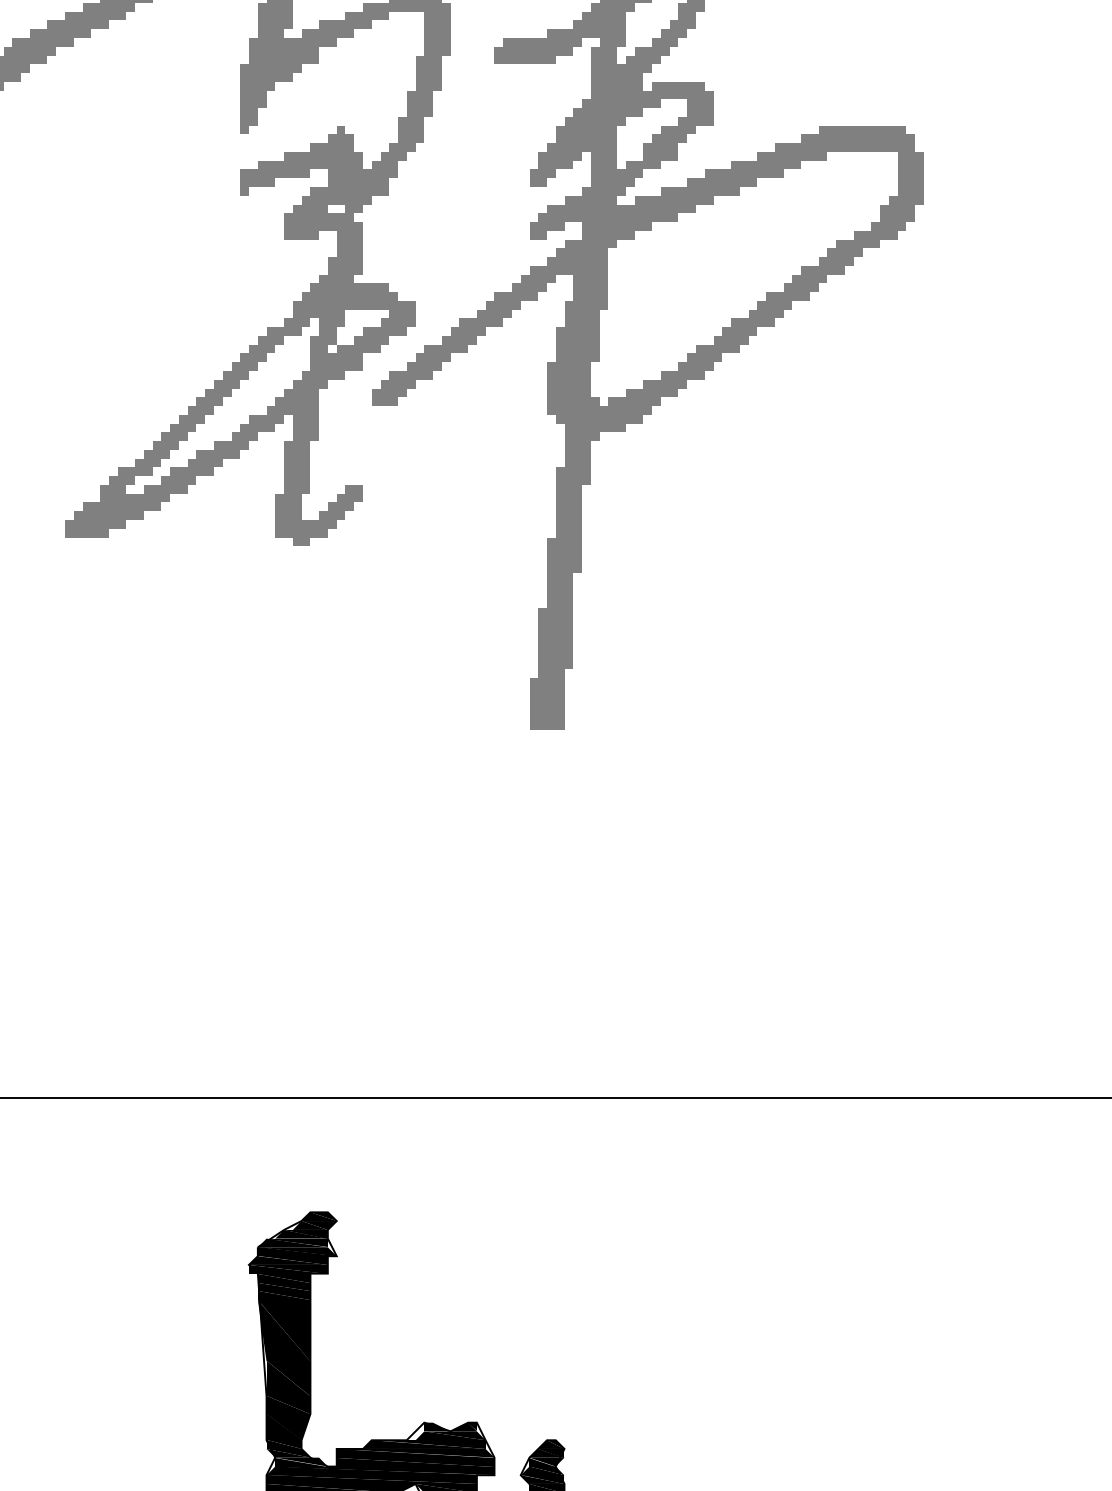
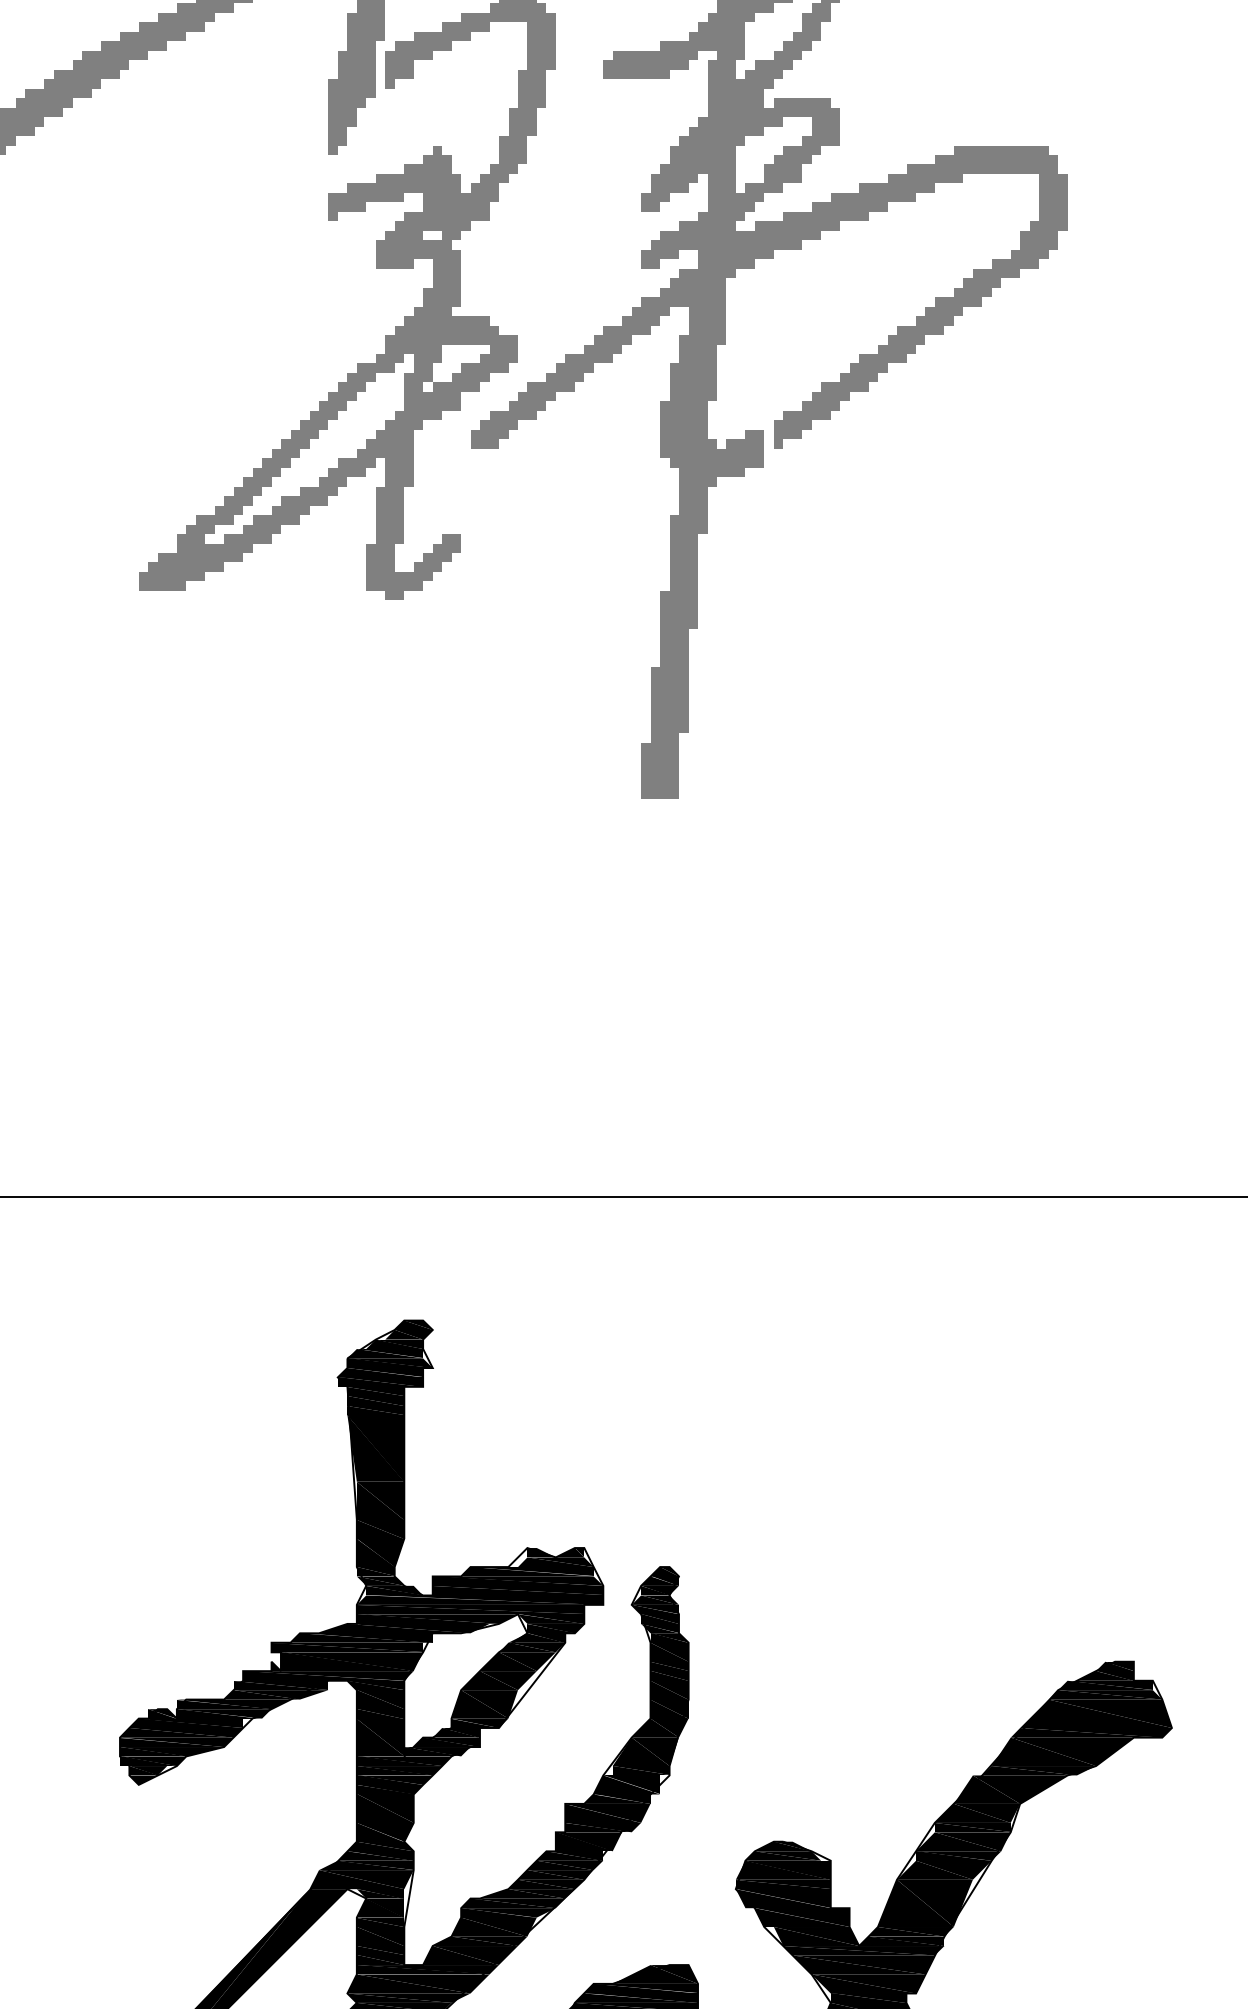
fill: (288, 59) -> (380, 74), removed
fill: (647, 397) -> (768, 439), removed

